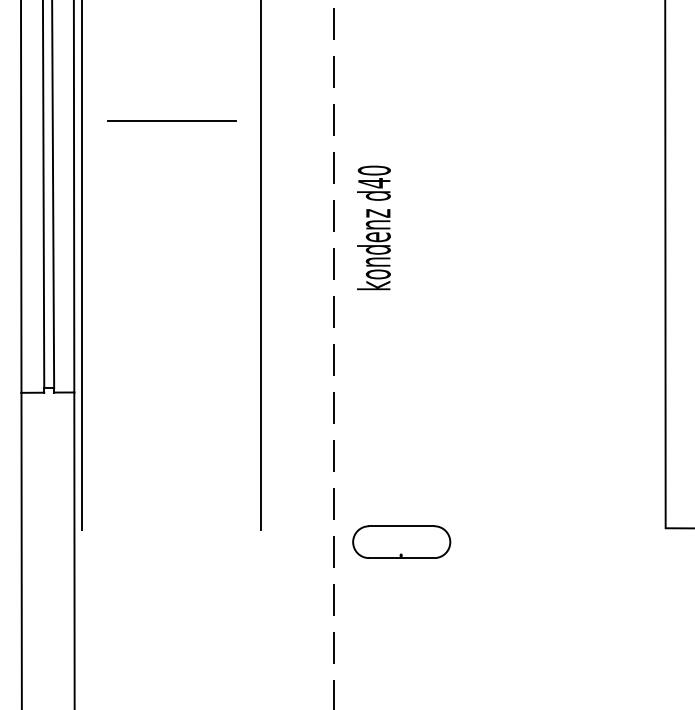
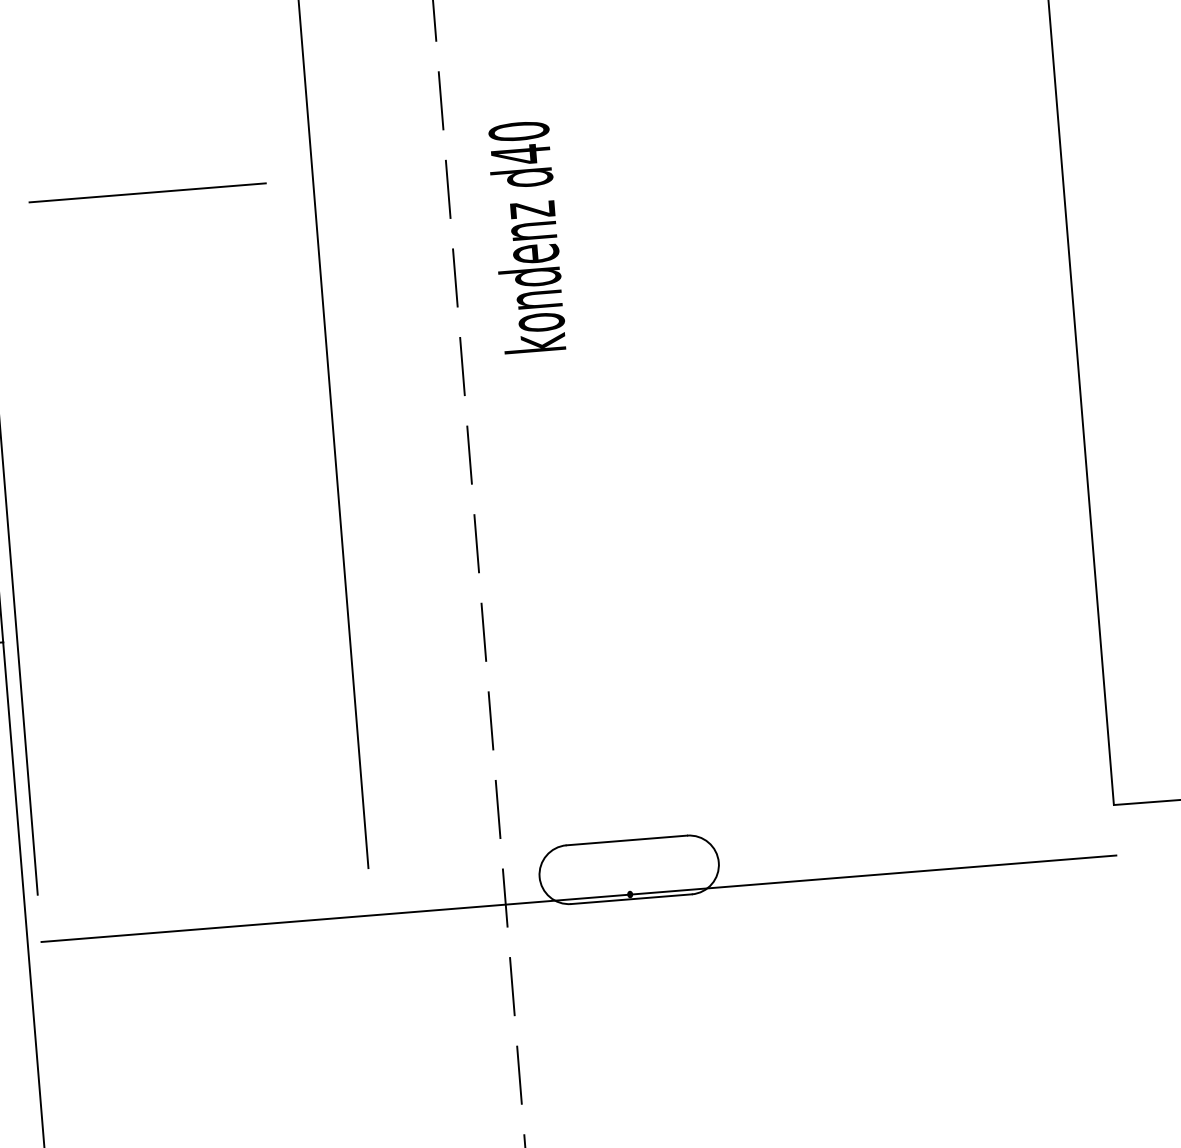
line: (171, 120) -> (147, 192), moved
text: (373, 227) -> (525, 236), moved
line: (372, 555) -> (577, 898), added

